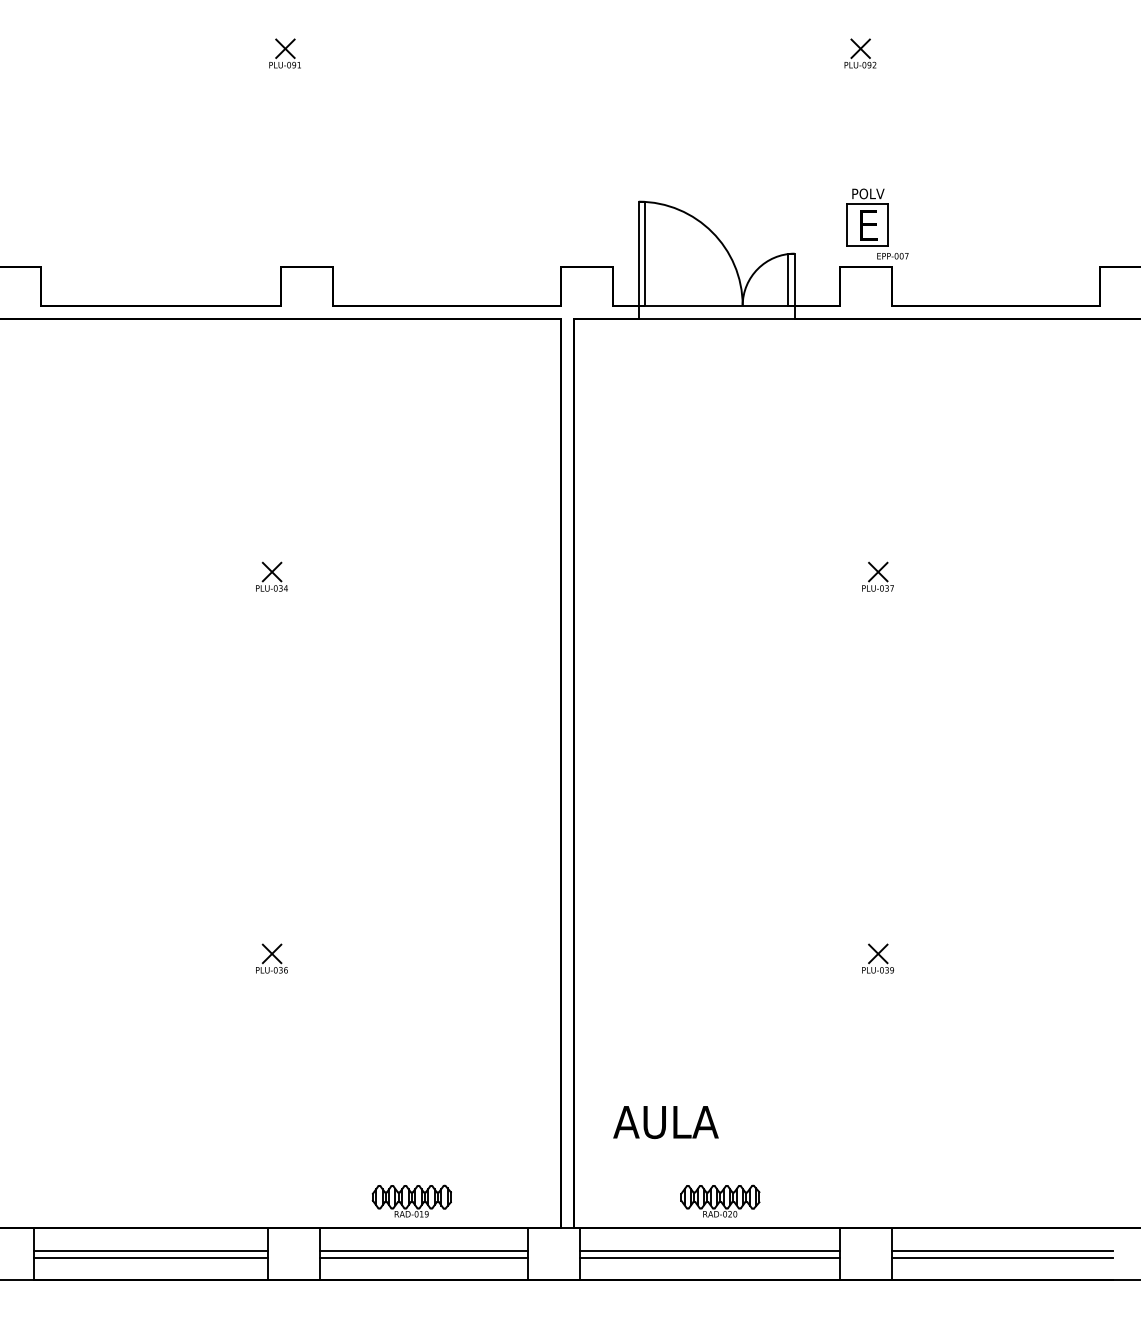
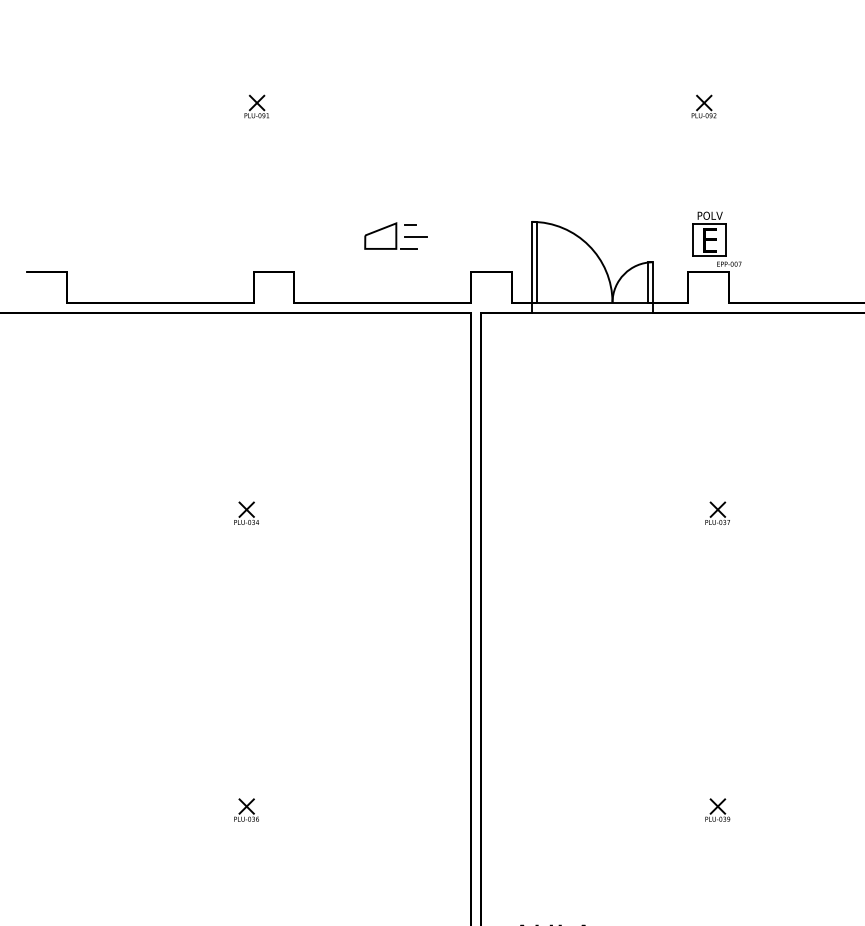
part: (463, 219) -> (395, 235), added

